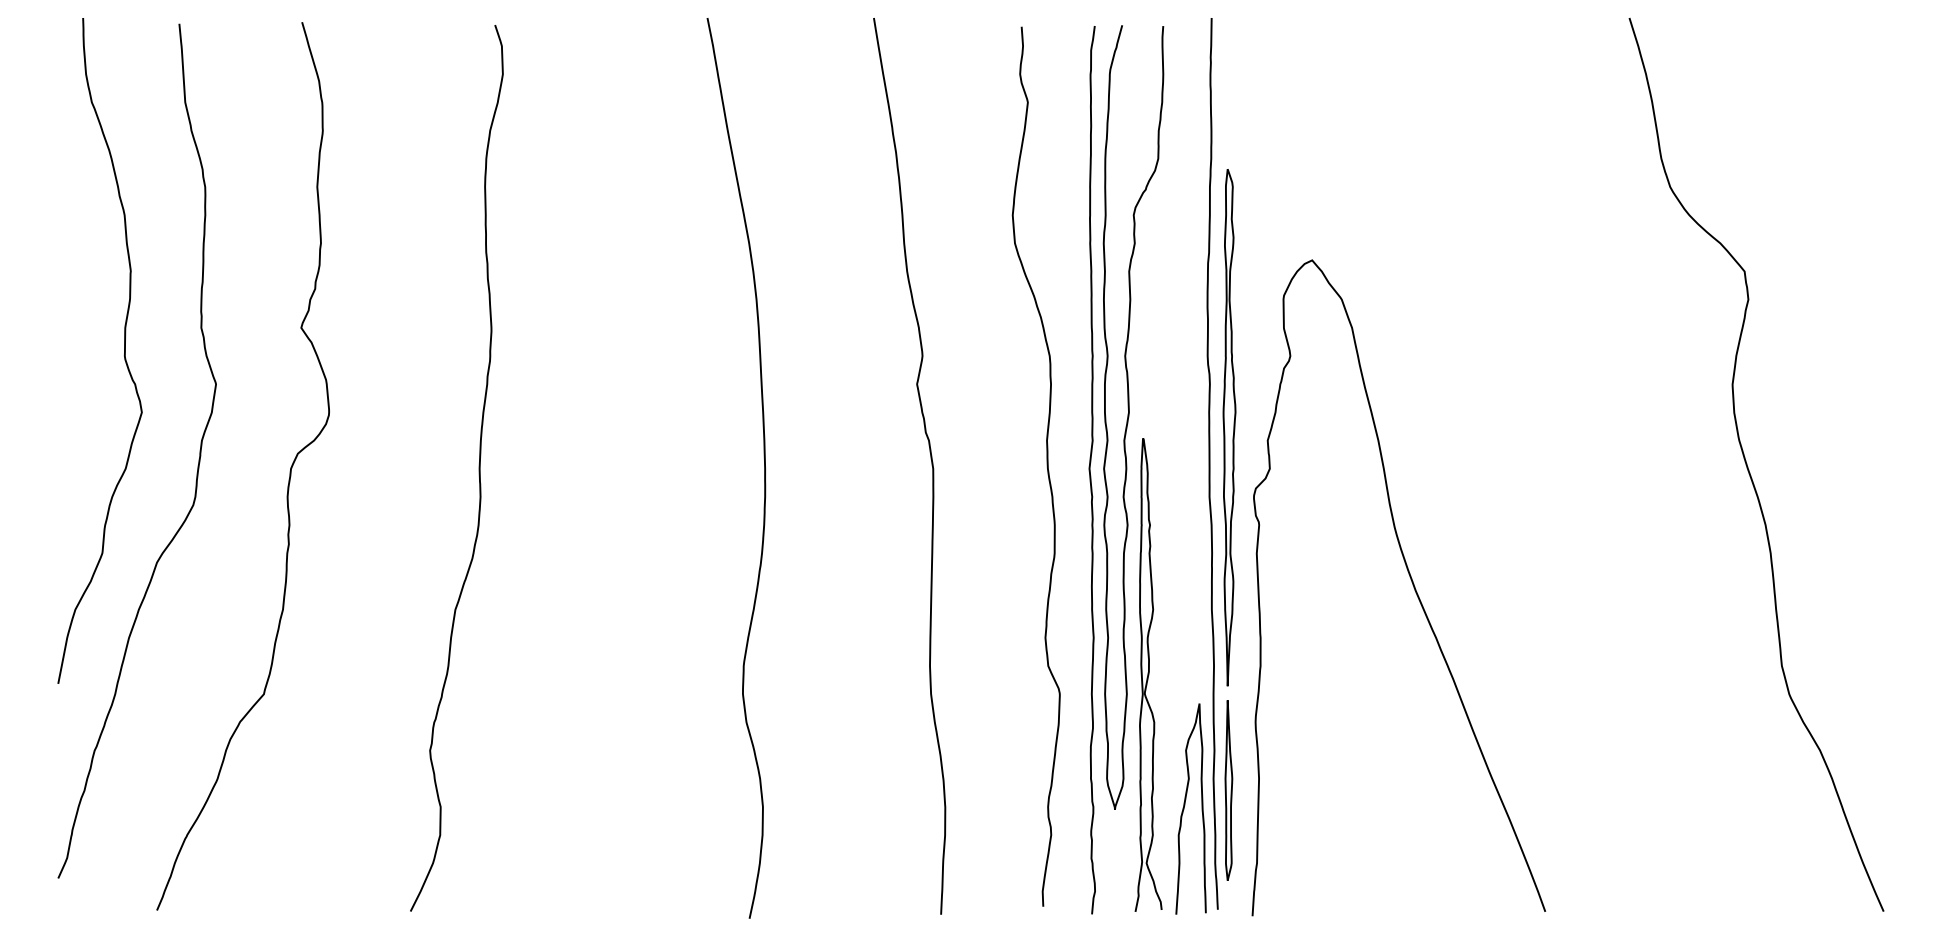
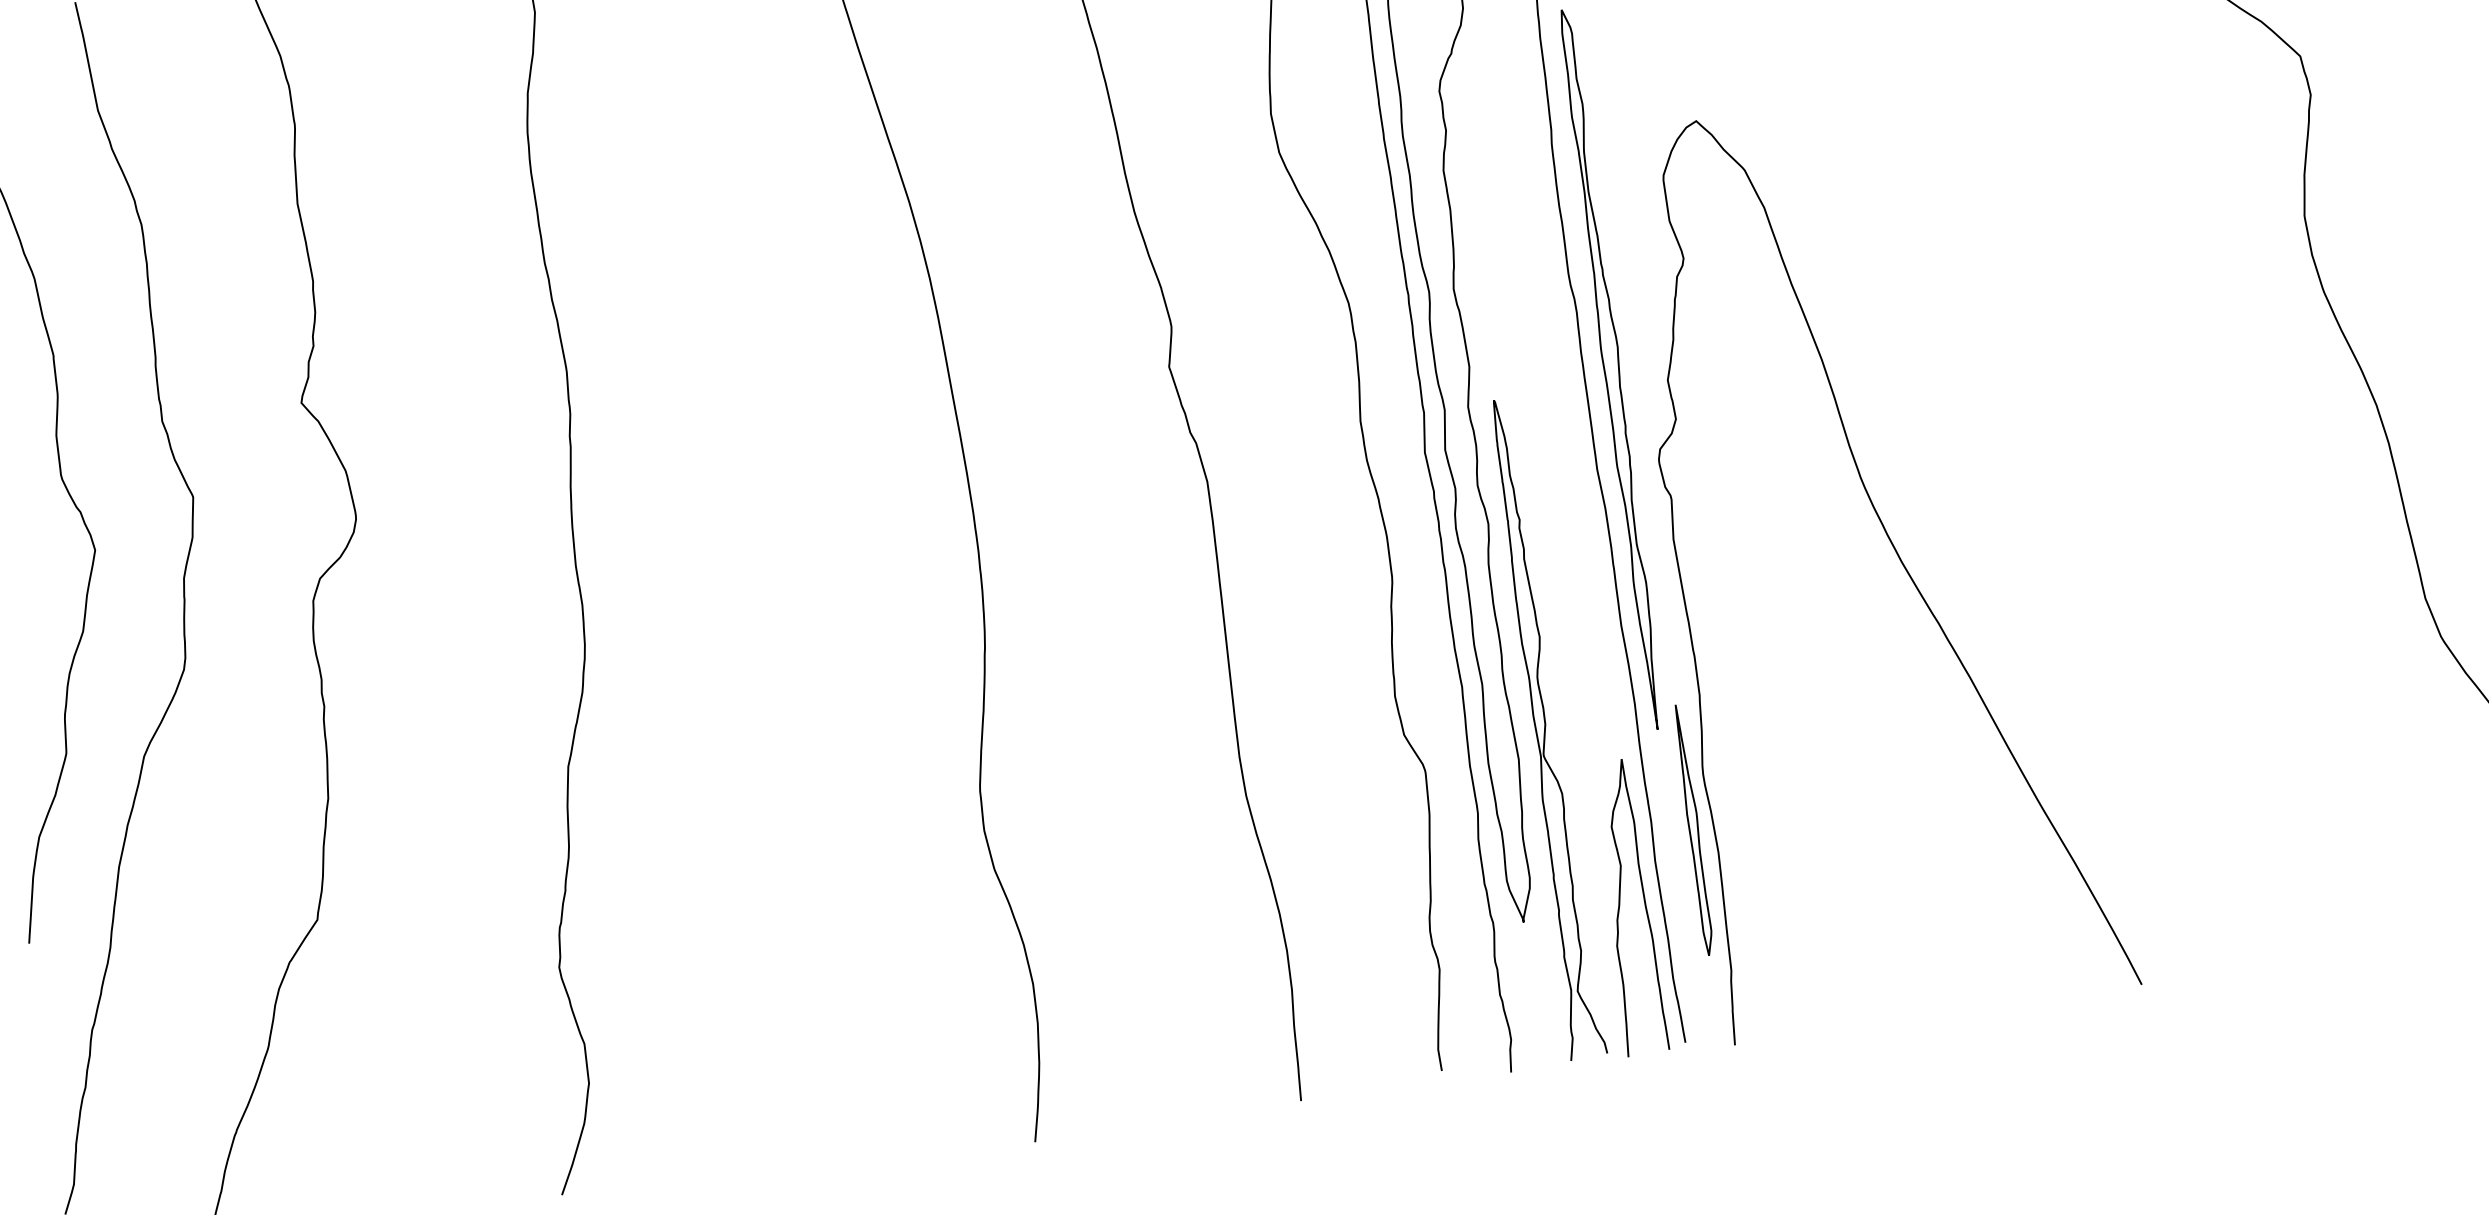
part: (1228, 790) -> (1693, 830), moved

